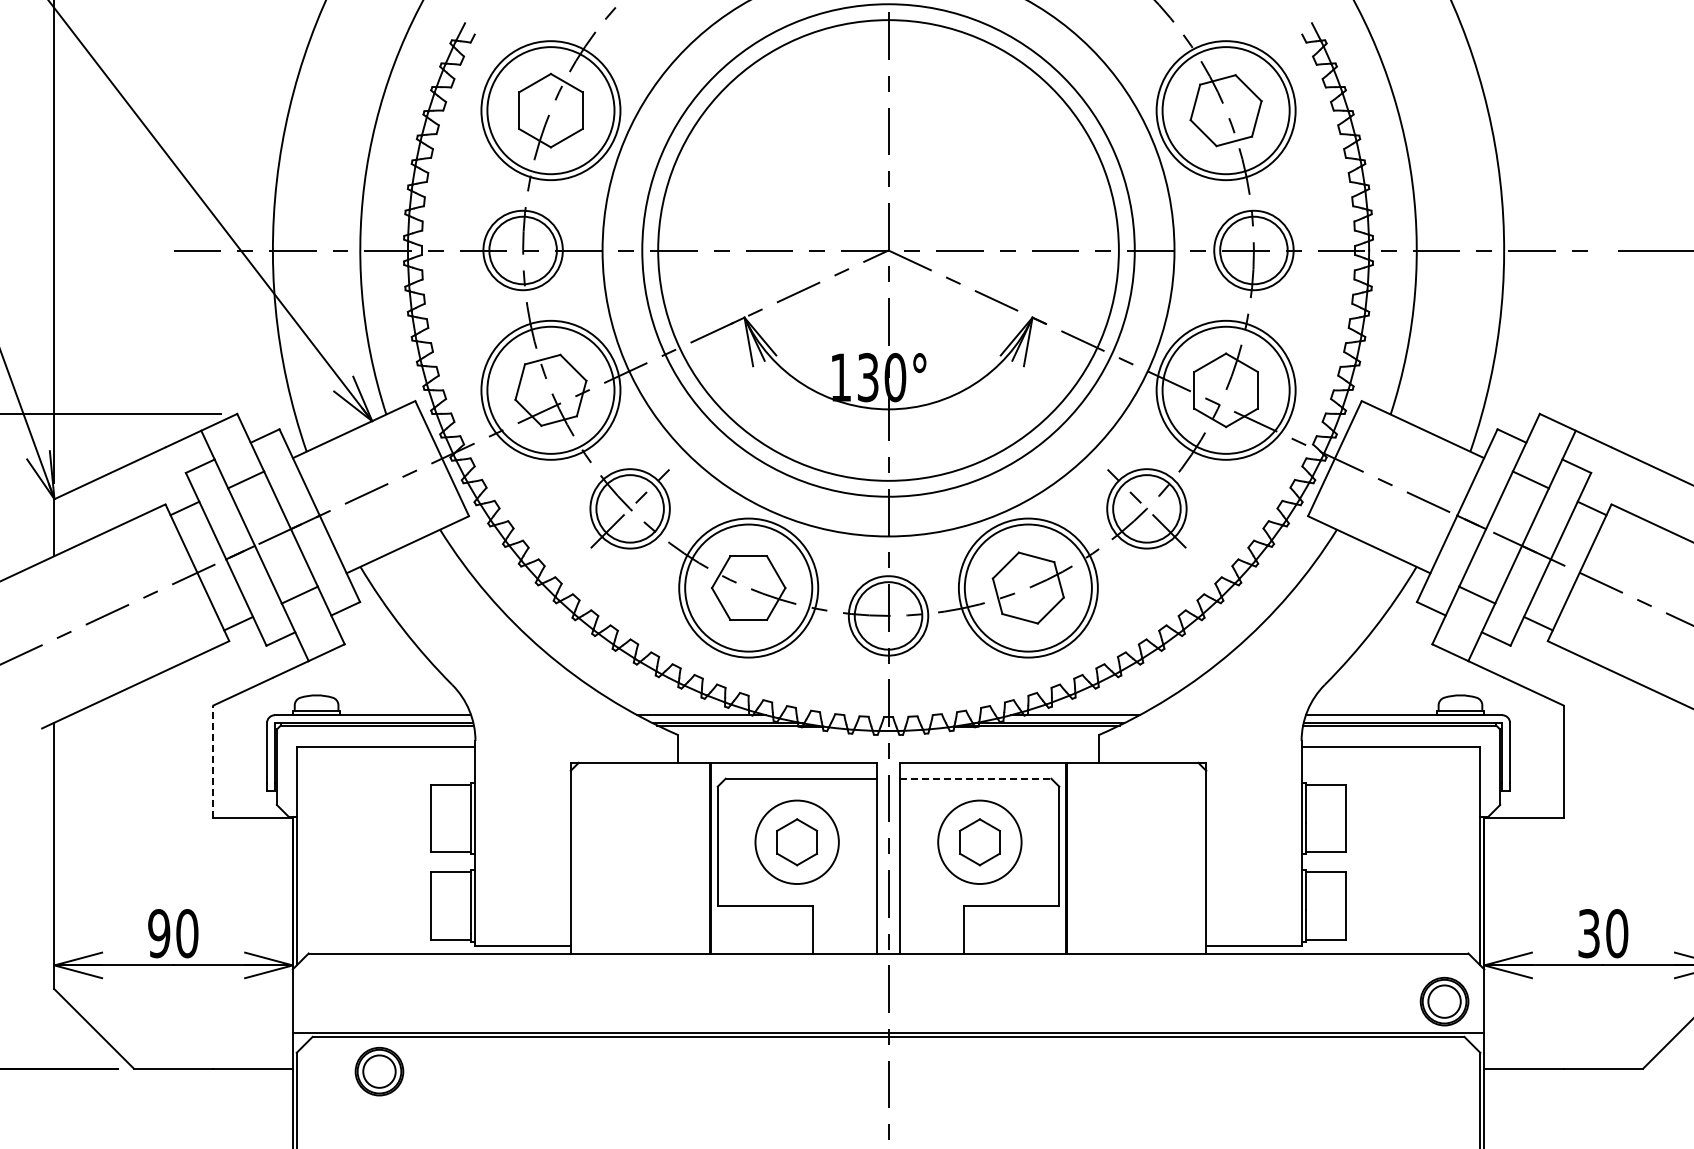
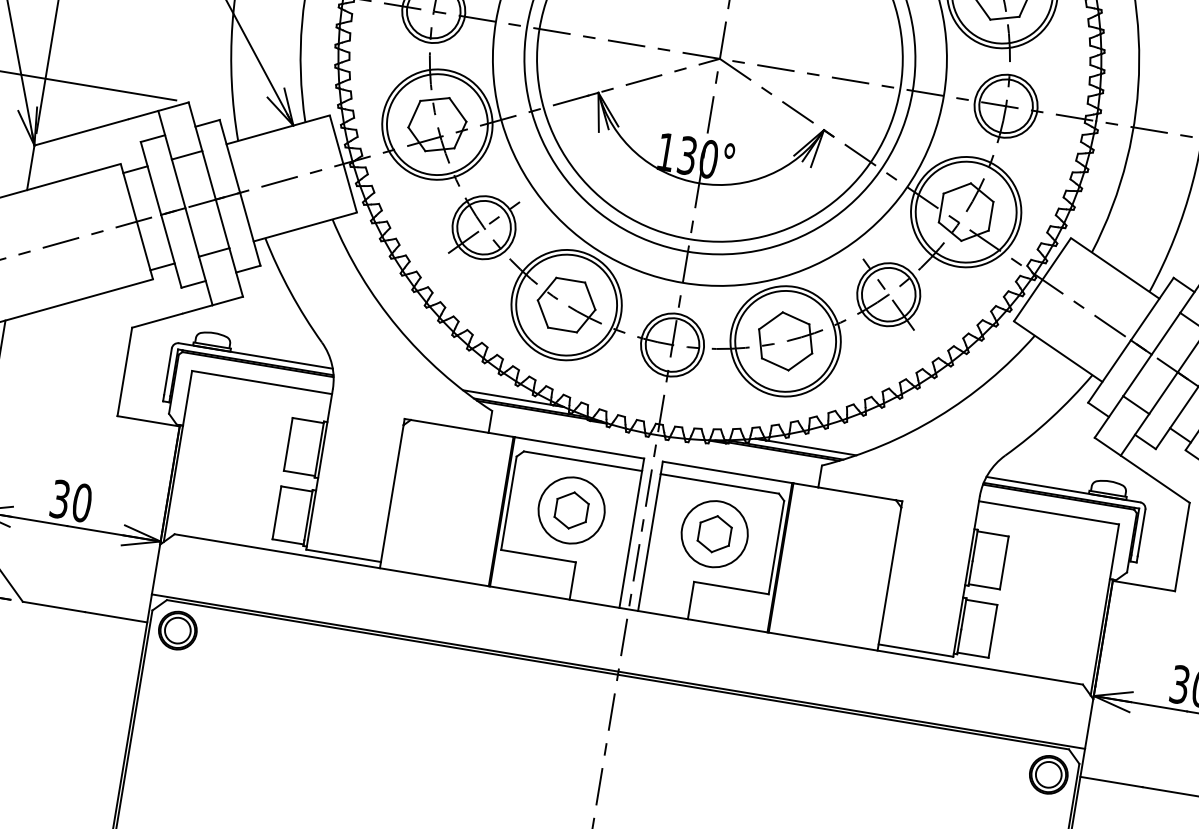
line: (213, 761) -> (125, 371), dashed -> solid
line: (976, 778) -> (720, 483), dashed -> solid
text: (159, 933) -> (60, 499), 90 -> 30
part: (1444, 1001) -> (1048, 774), moved
part: (379, 1071) -> (177, 630), moved

